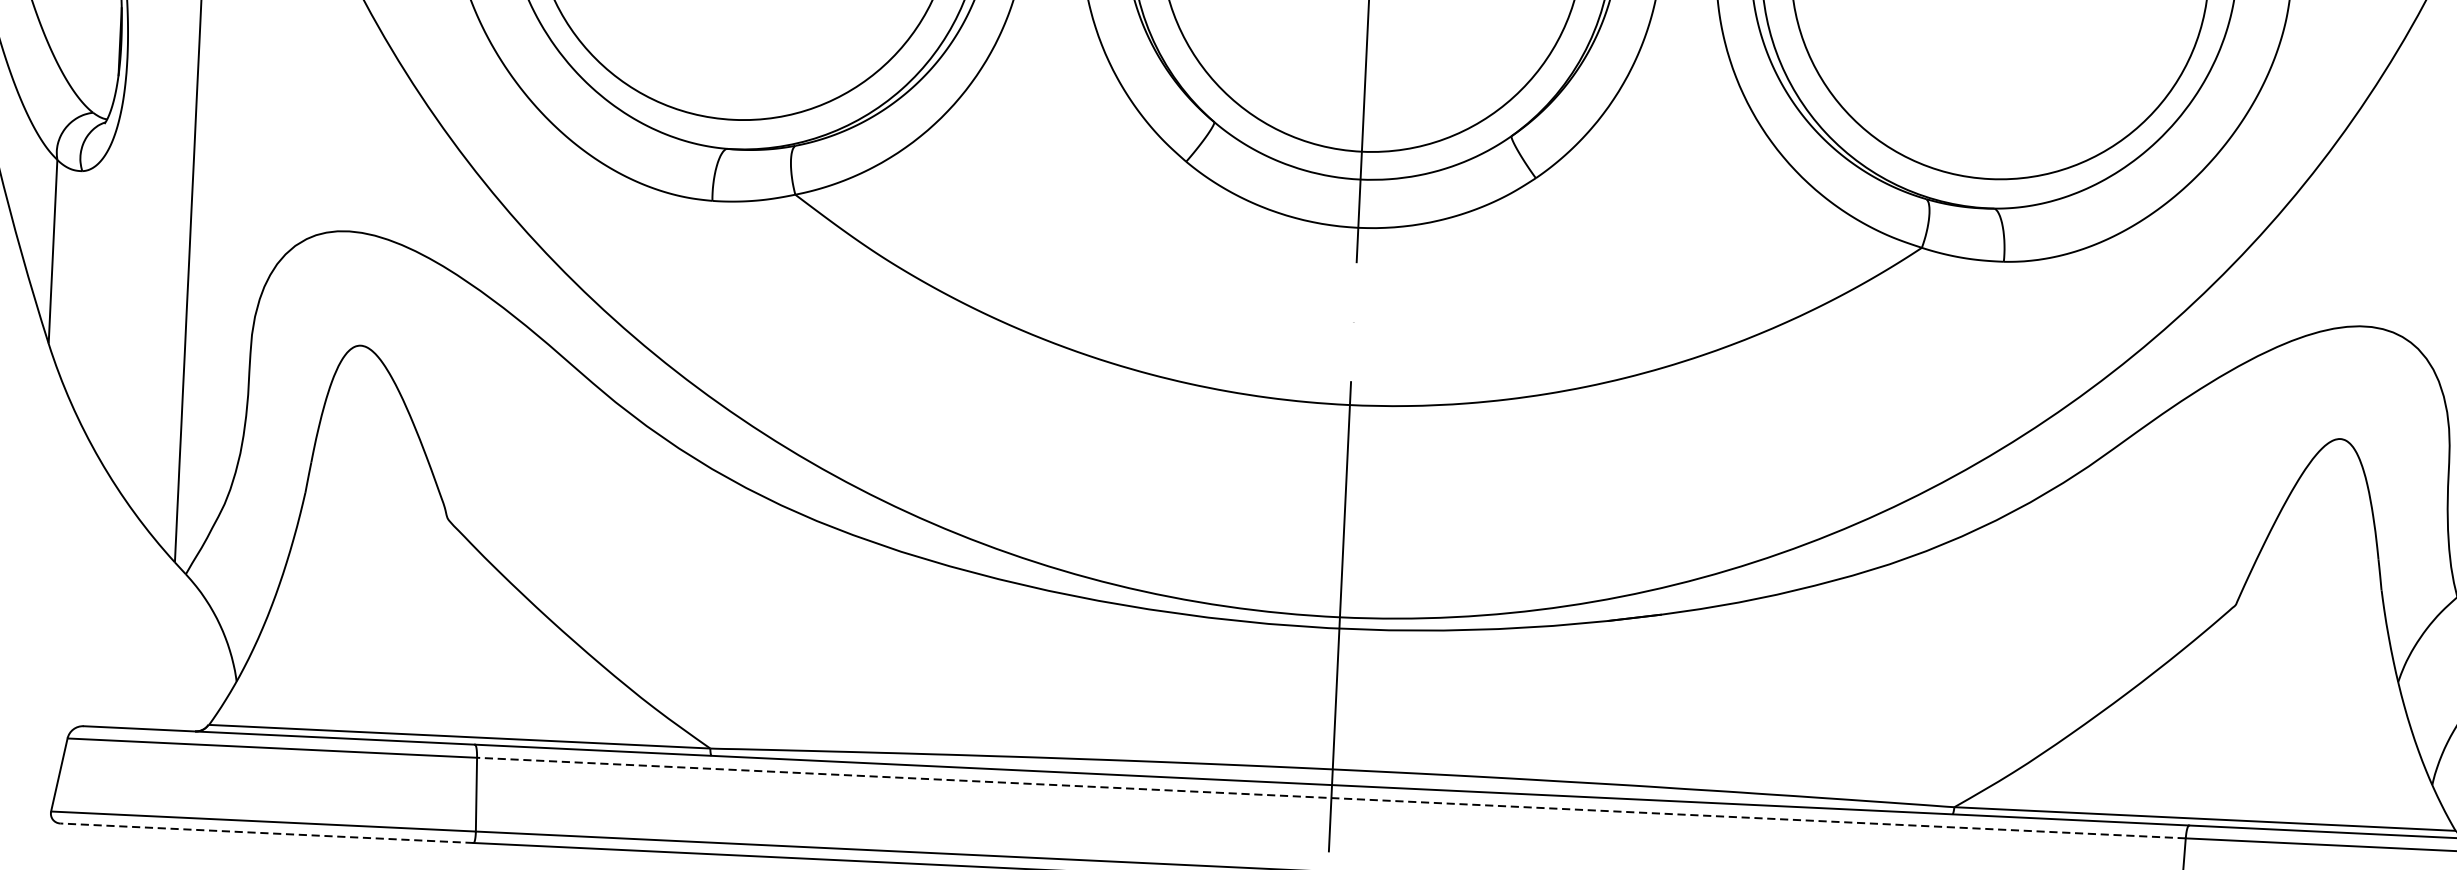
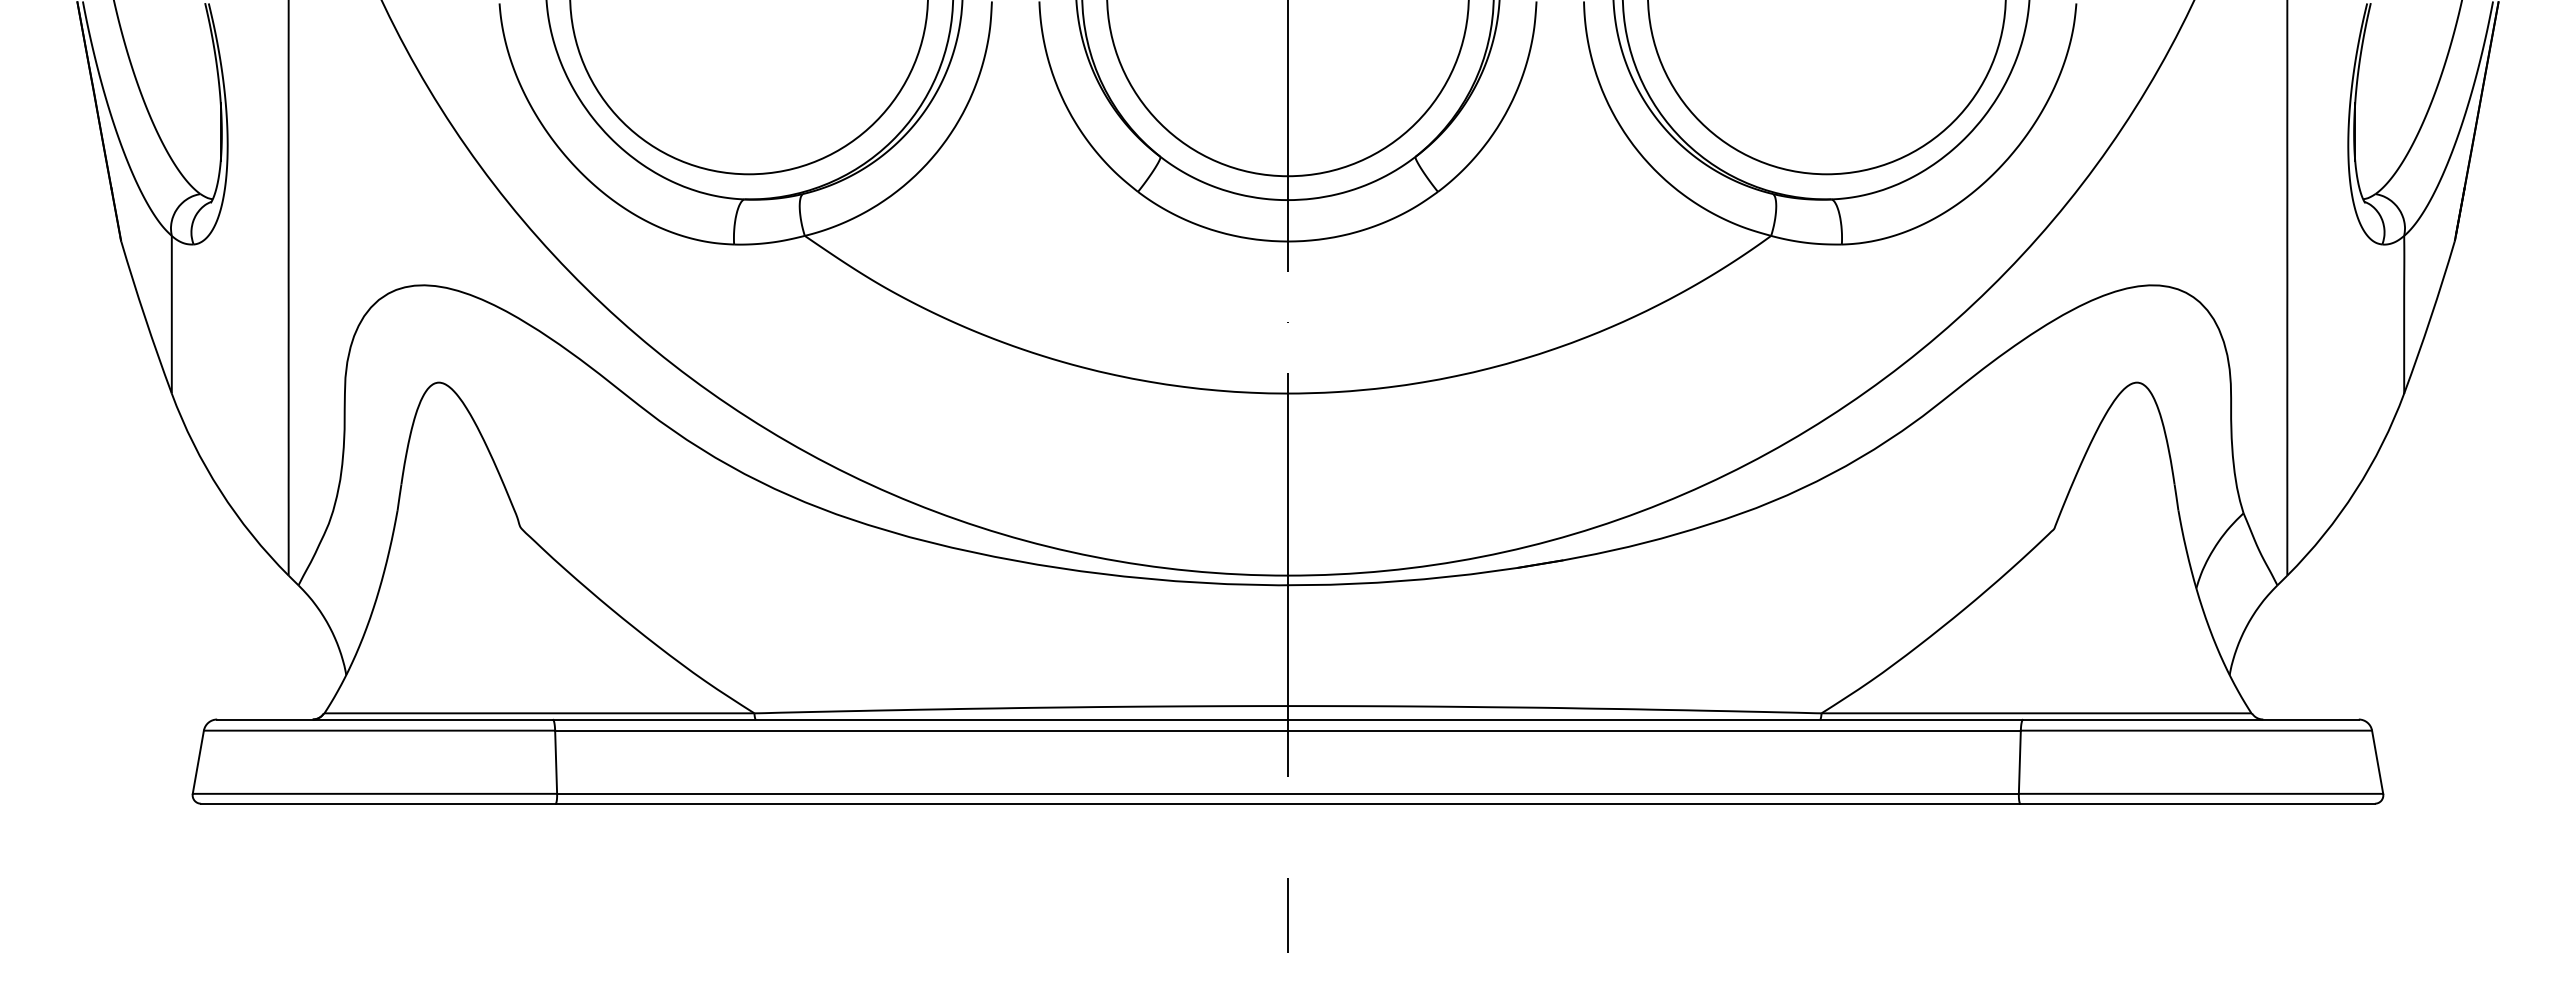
line: (1330, 797) -> (1287, 730), dashed -> solid
line: (265, 832) -> (377, 803), dashed -> solid

